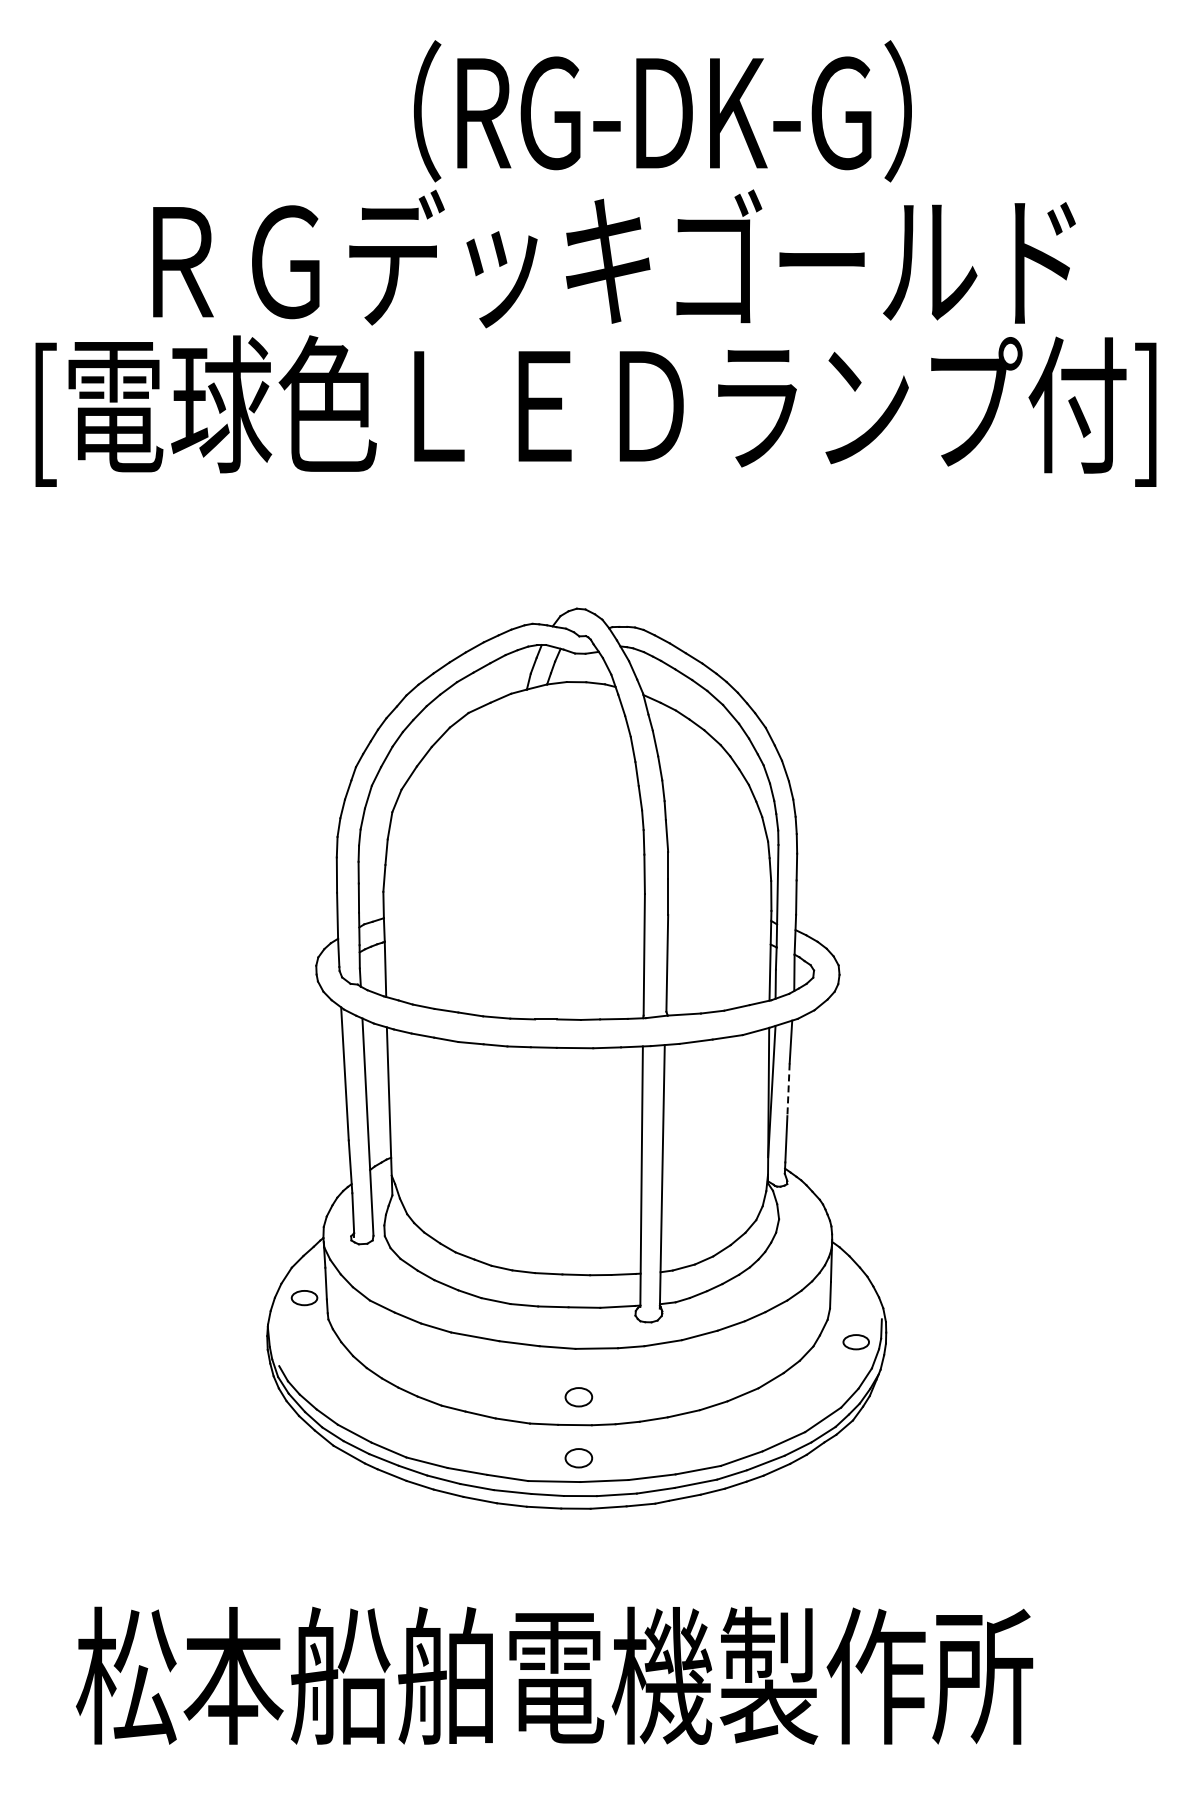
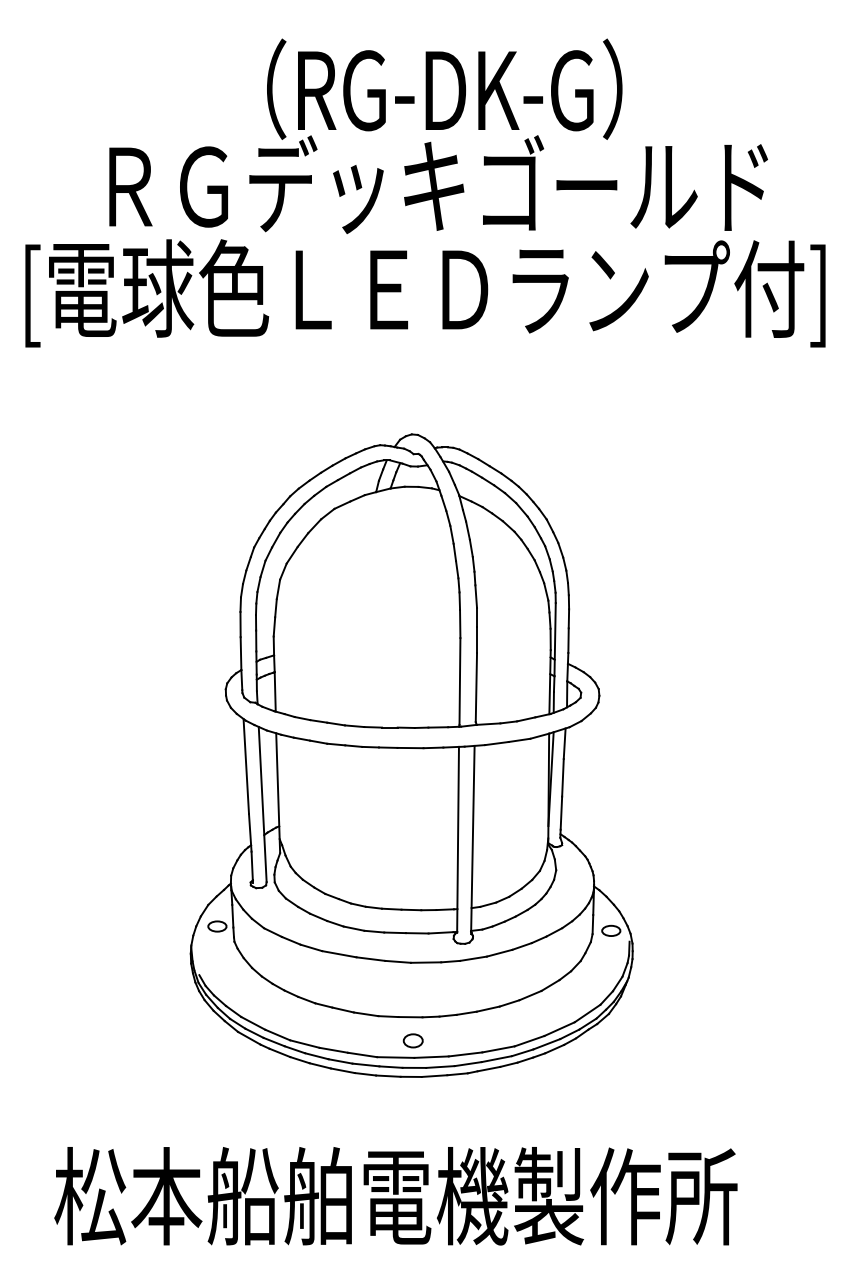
text: (662, 111) -> (444, 89), moved
line: (788, 1090) -> (562, 778), dashed -> solid
part: (855, 1342) -> (610, 931), moved
part: (578, 1397) -> (413, 997), removed

